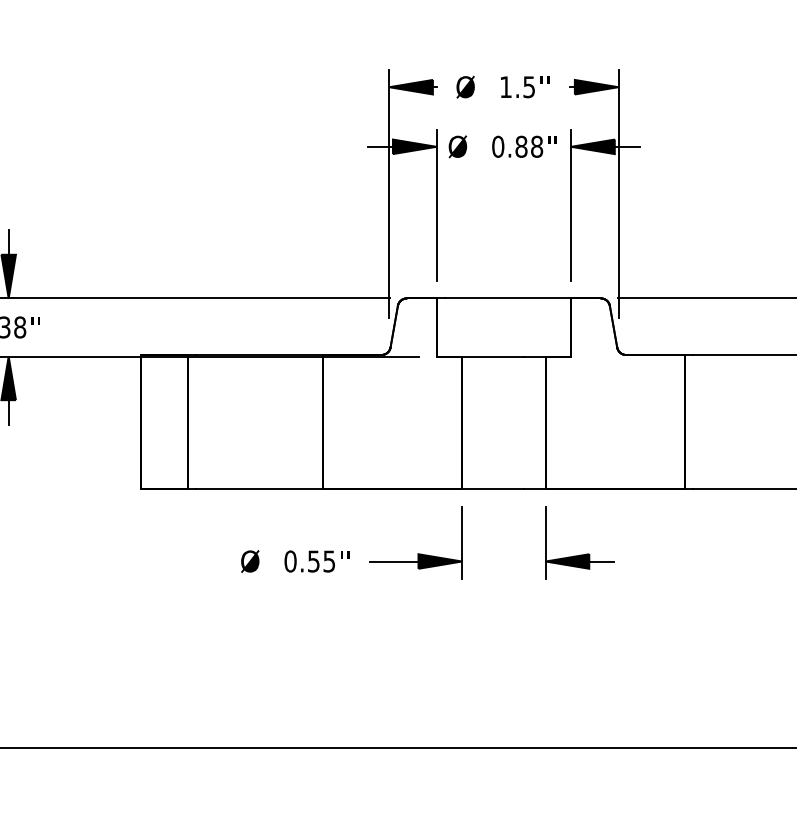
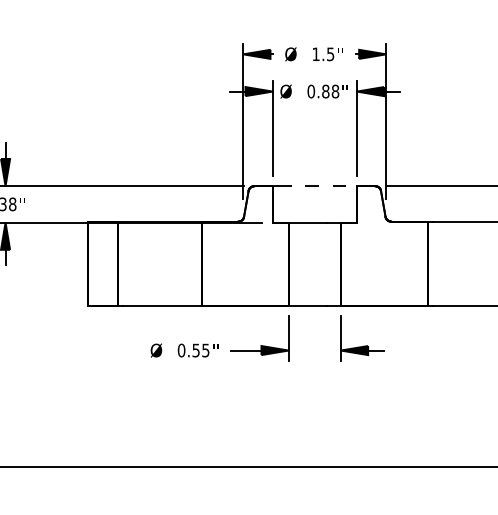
line: (508, 298) -> (317, 186), solid -> dashed

